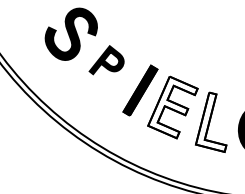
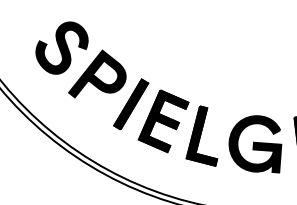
part: (106, 59) -> (97, 73), size x1.67
fill: (172, 107) -> (163, 121), added
fill: (210, 121) -> (201, 135), added

